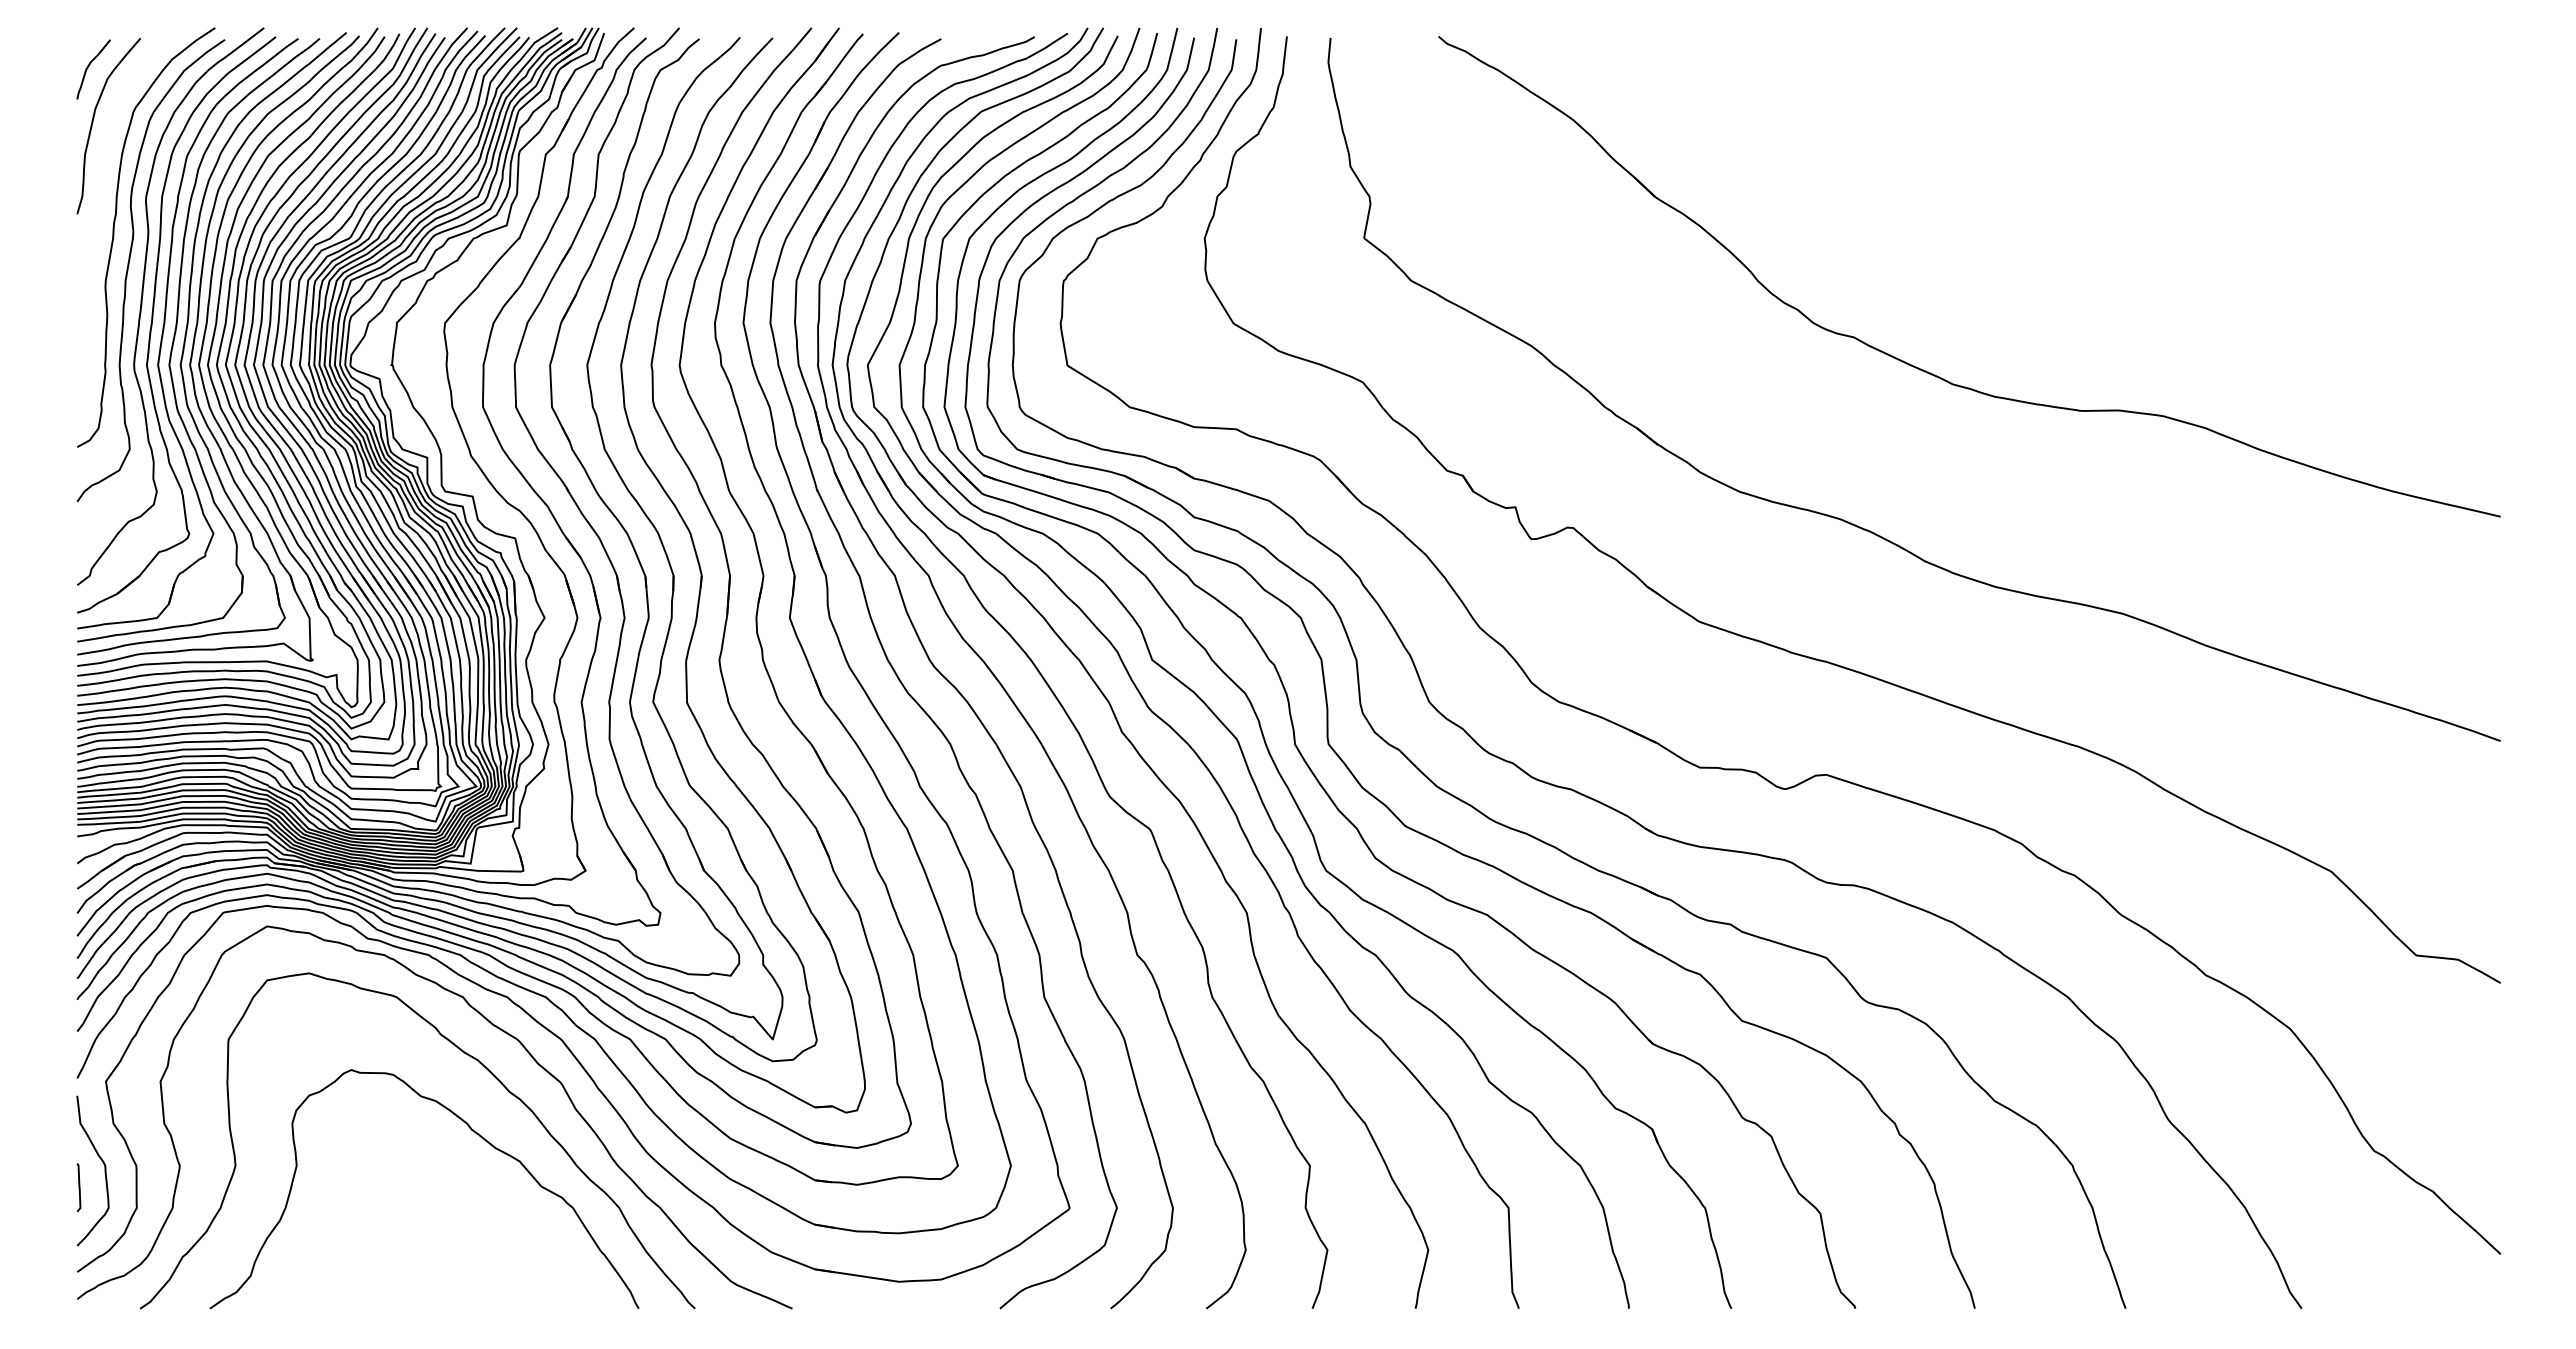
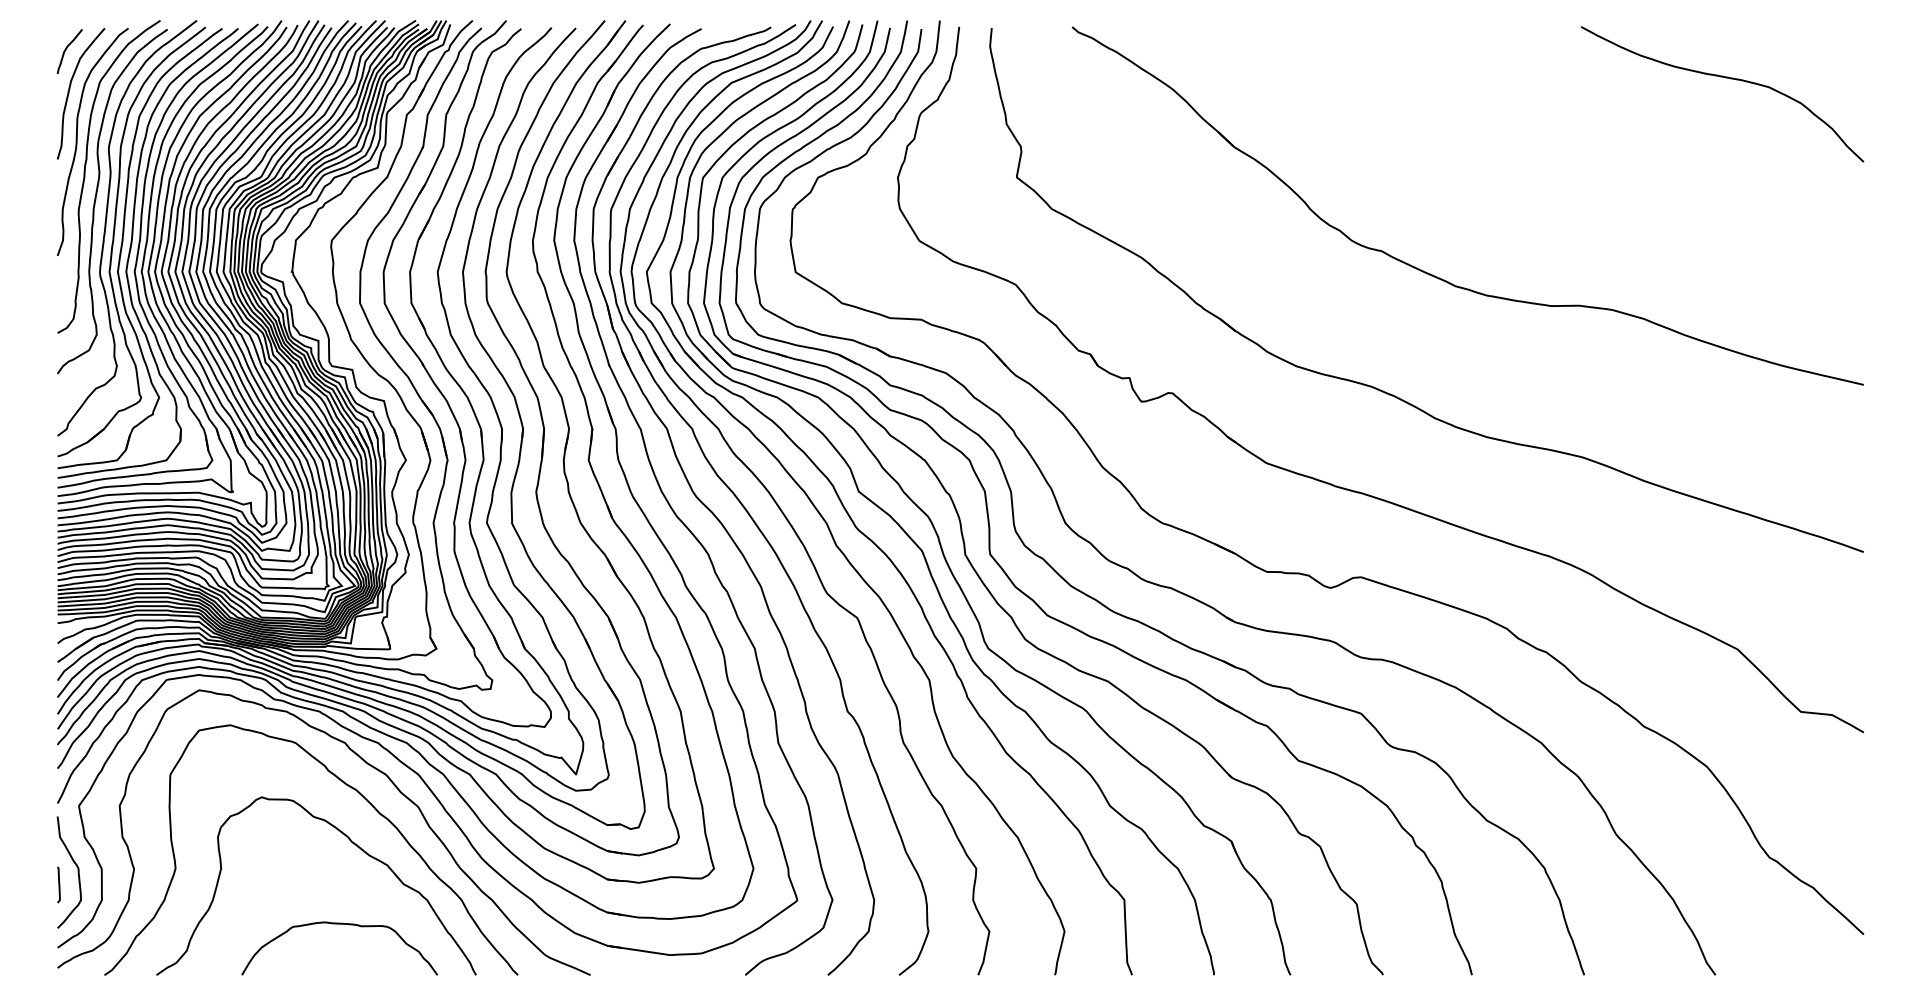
curve: (2316, 105) -> (1726, 78), added
curve: (103, 190) -> (77, 141), added
curve: (455, 1240) -> (339, 924), added

